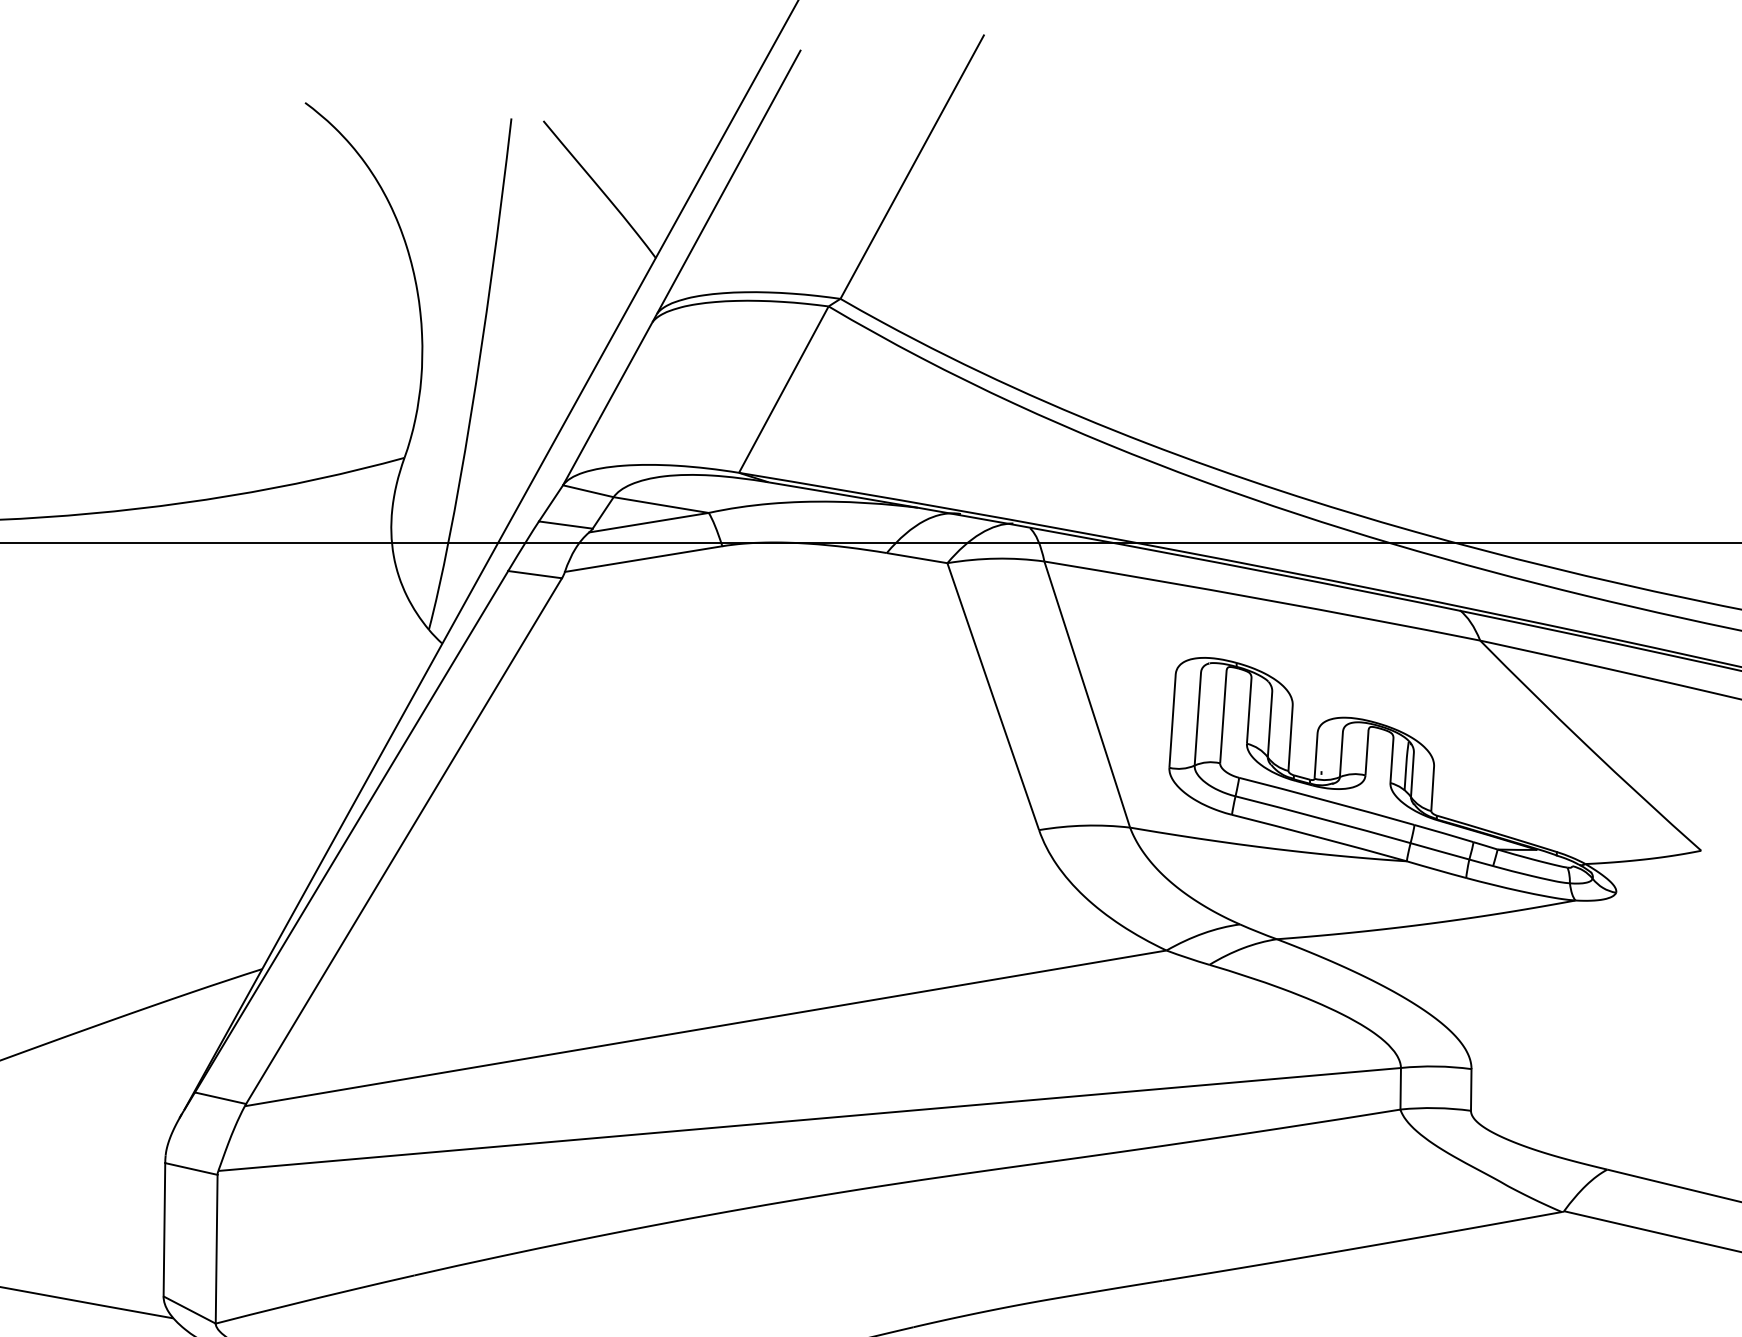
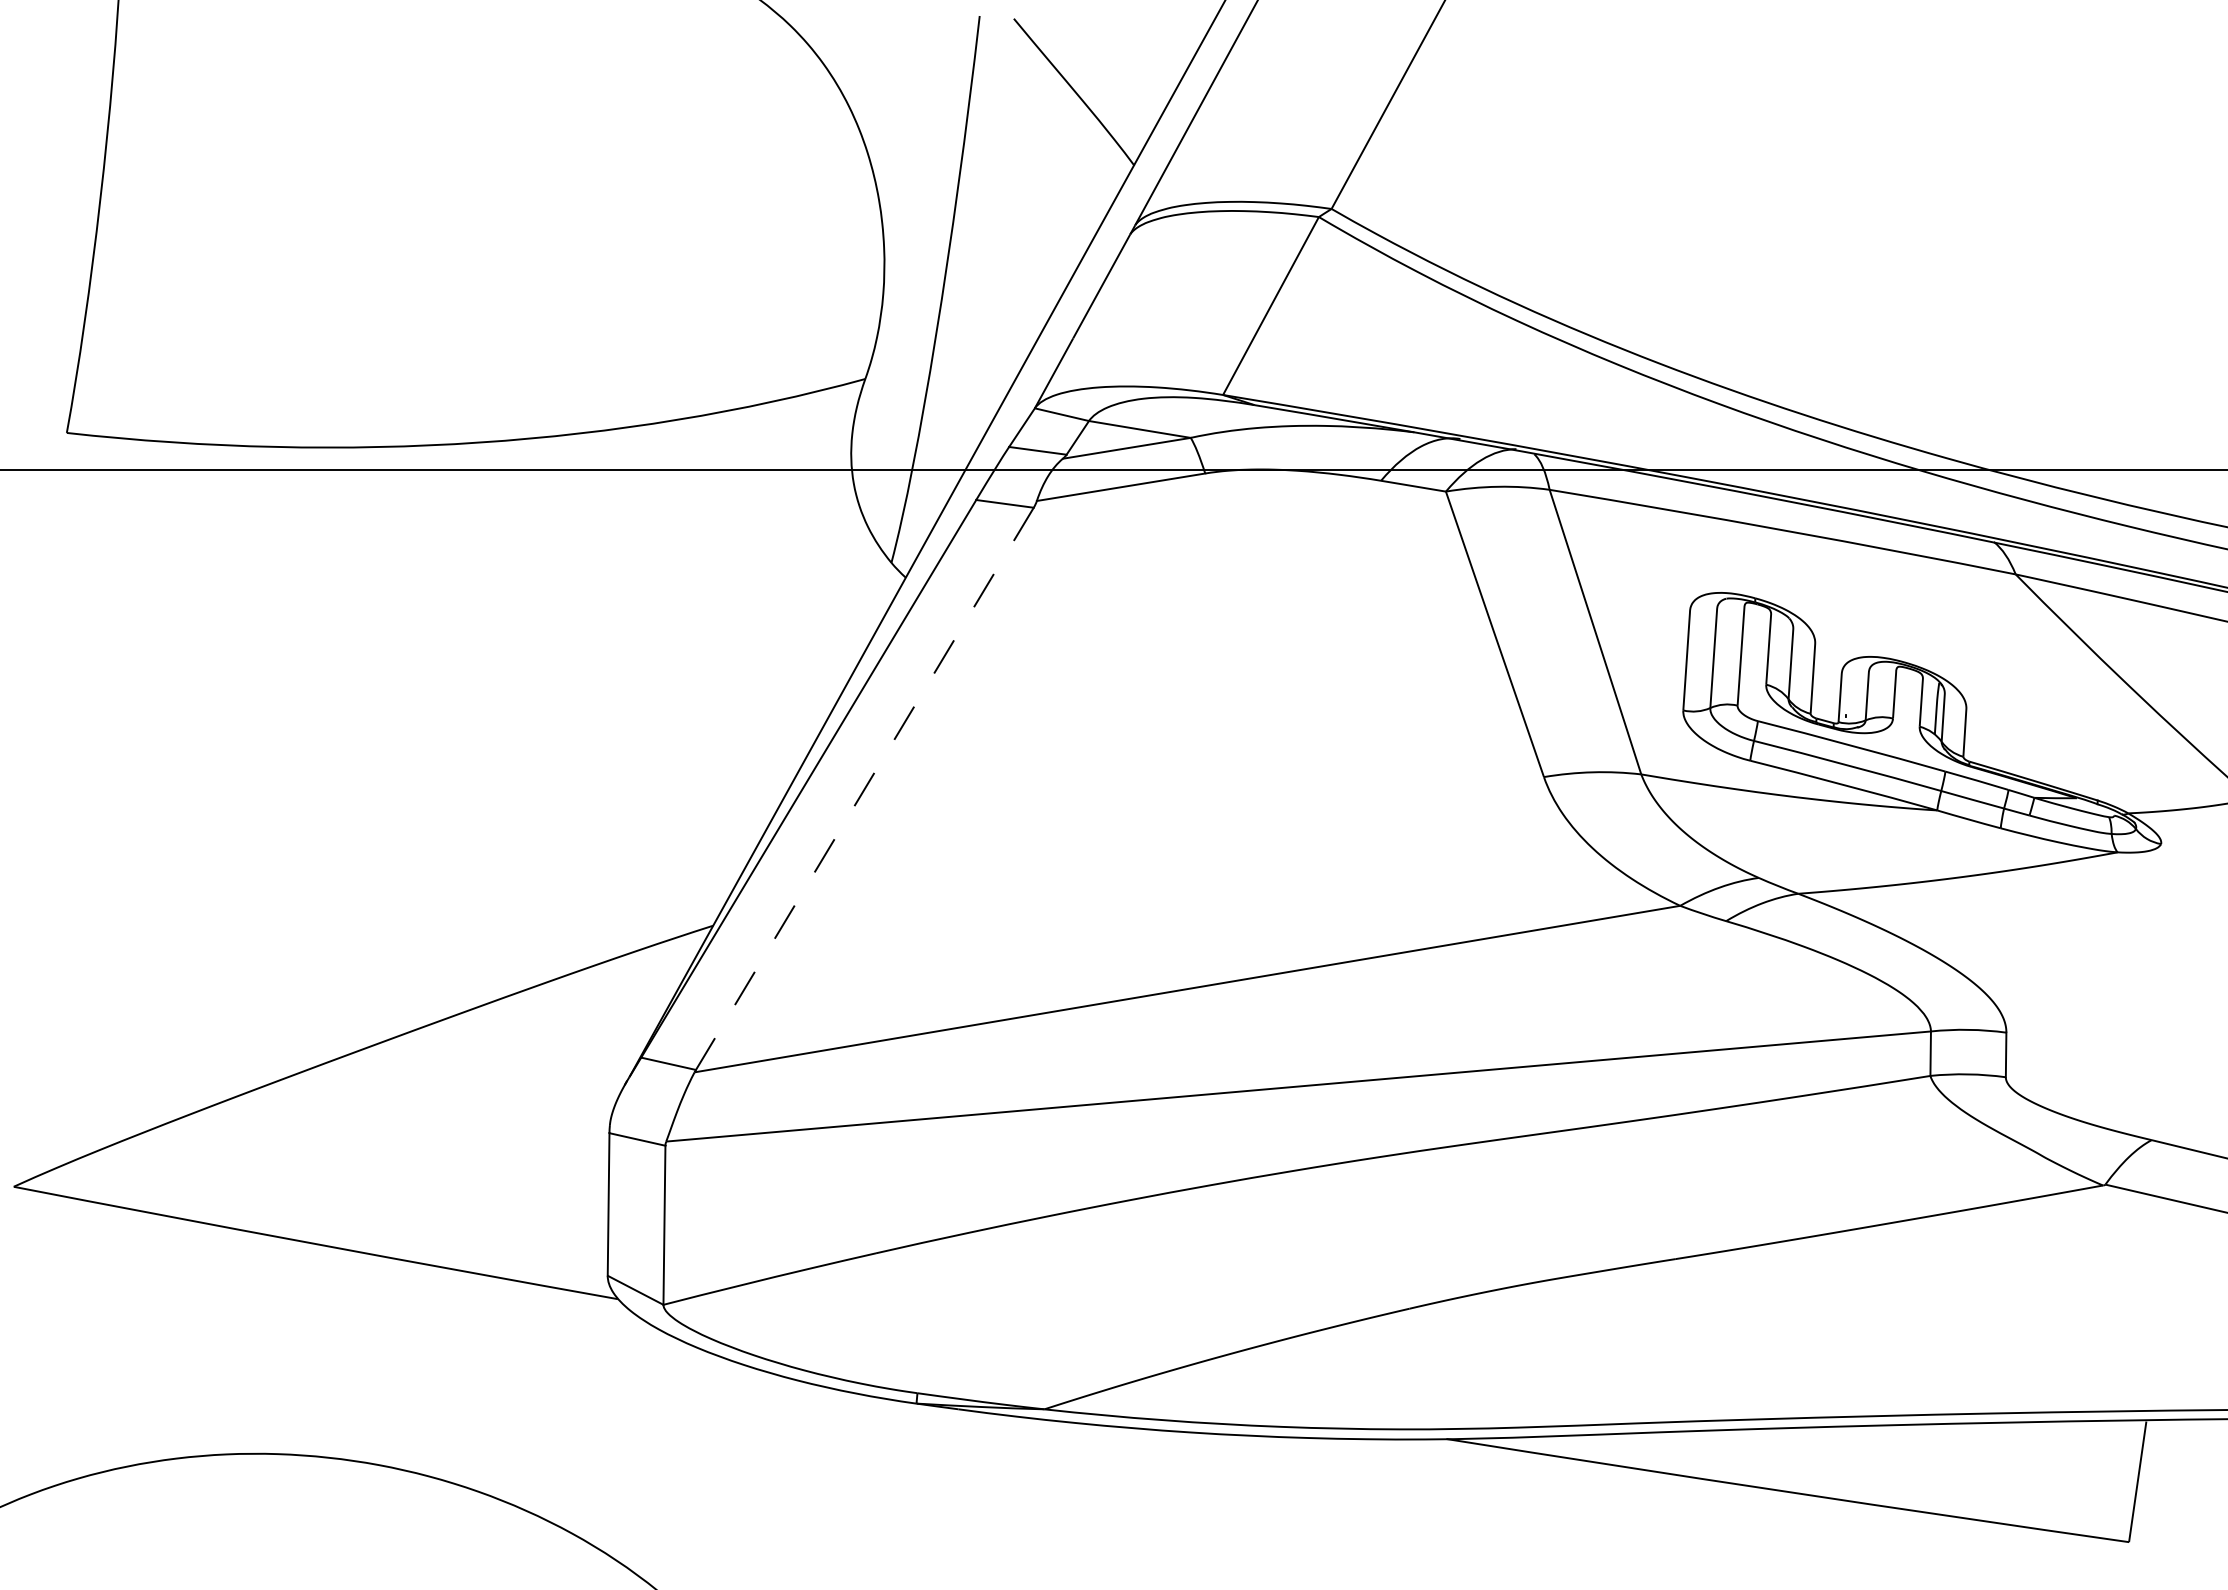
line: (403, 840) -> (864, 788), solid -> dashed

